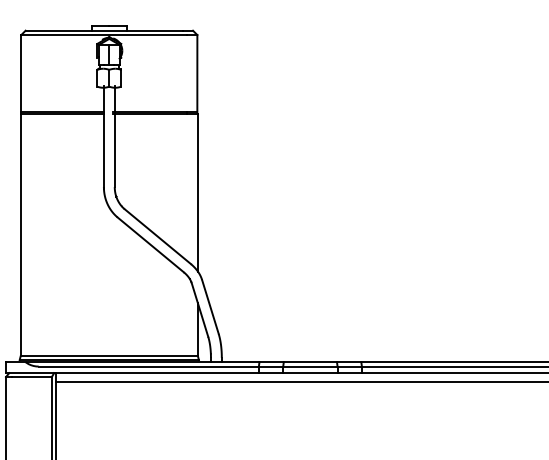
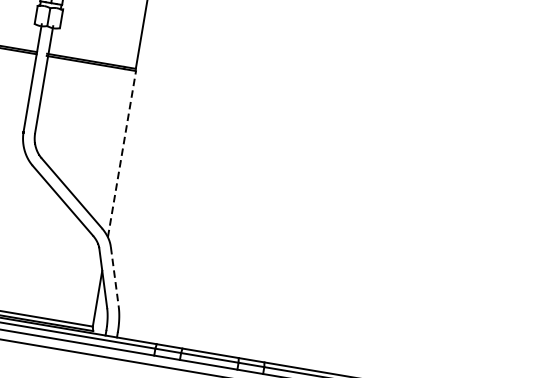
line: (197, 192) -> (121, 153), solid -> dashed
line: (210, 307) -> (114, 277), solid -> dashed

